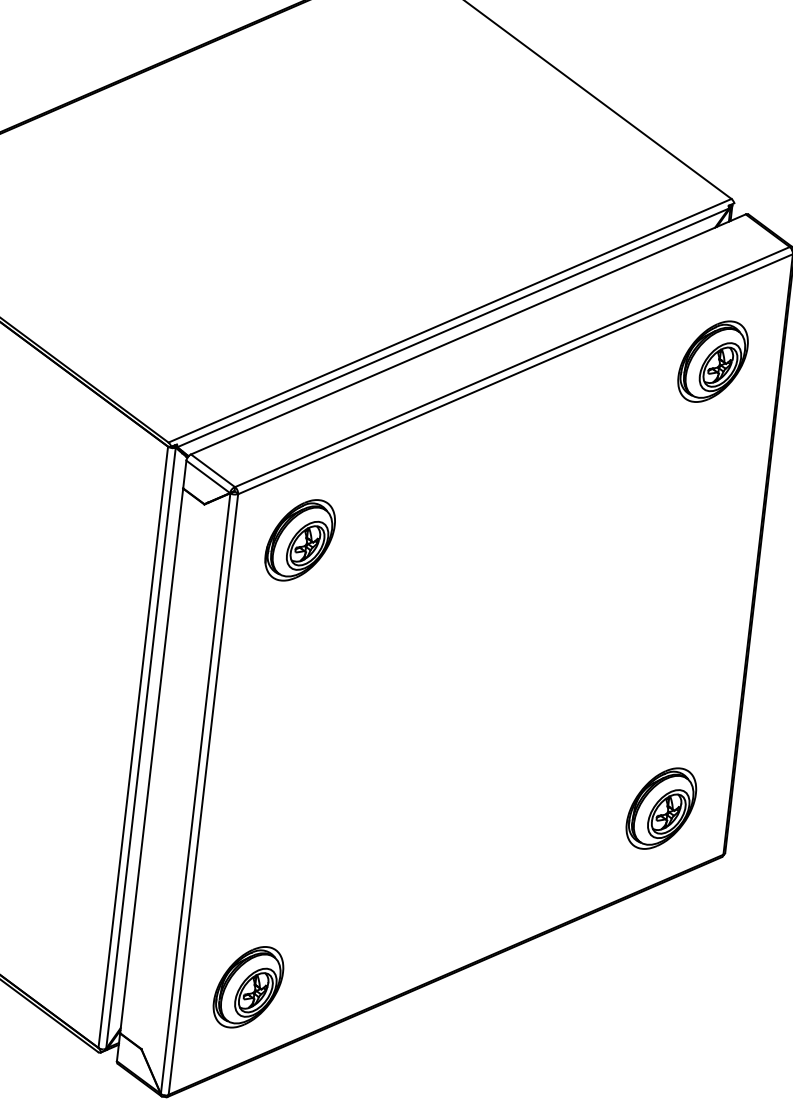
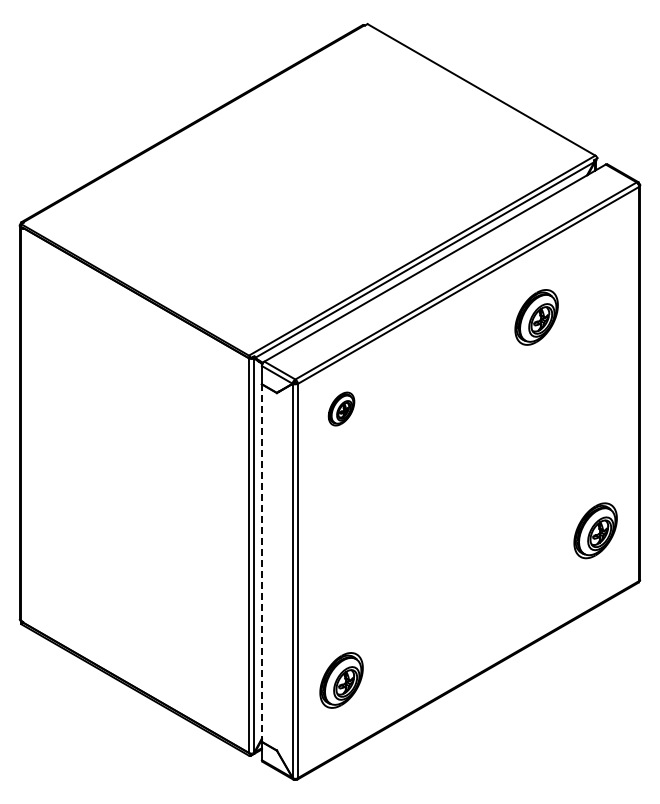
part: (712, 361) -> (536, 317), moved
part: (300, 539) -> (341, 408), size x0.6
line: (150, 761) -> (261, 563), solid -> dashed
part: (661, 808) -> (595, 530), moved
part: (248, 987) -> (341, 680), moved

